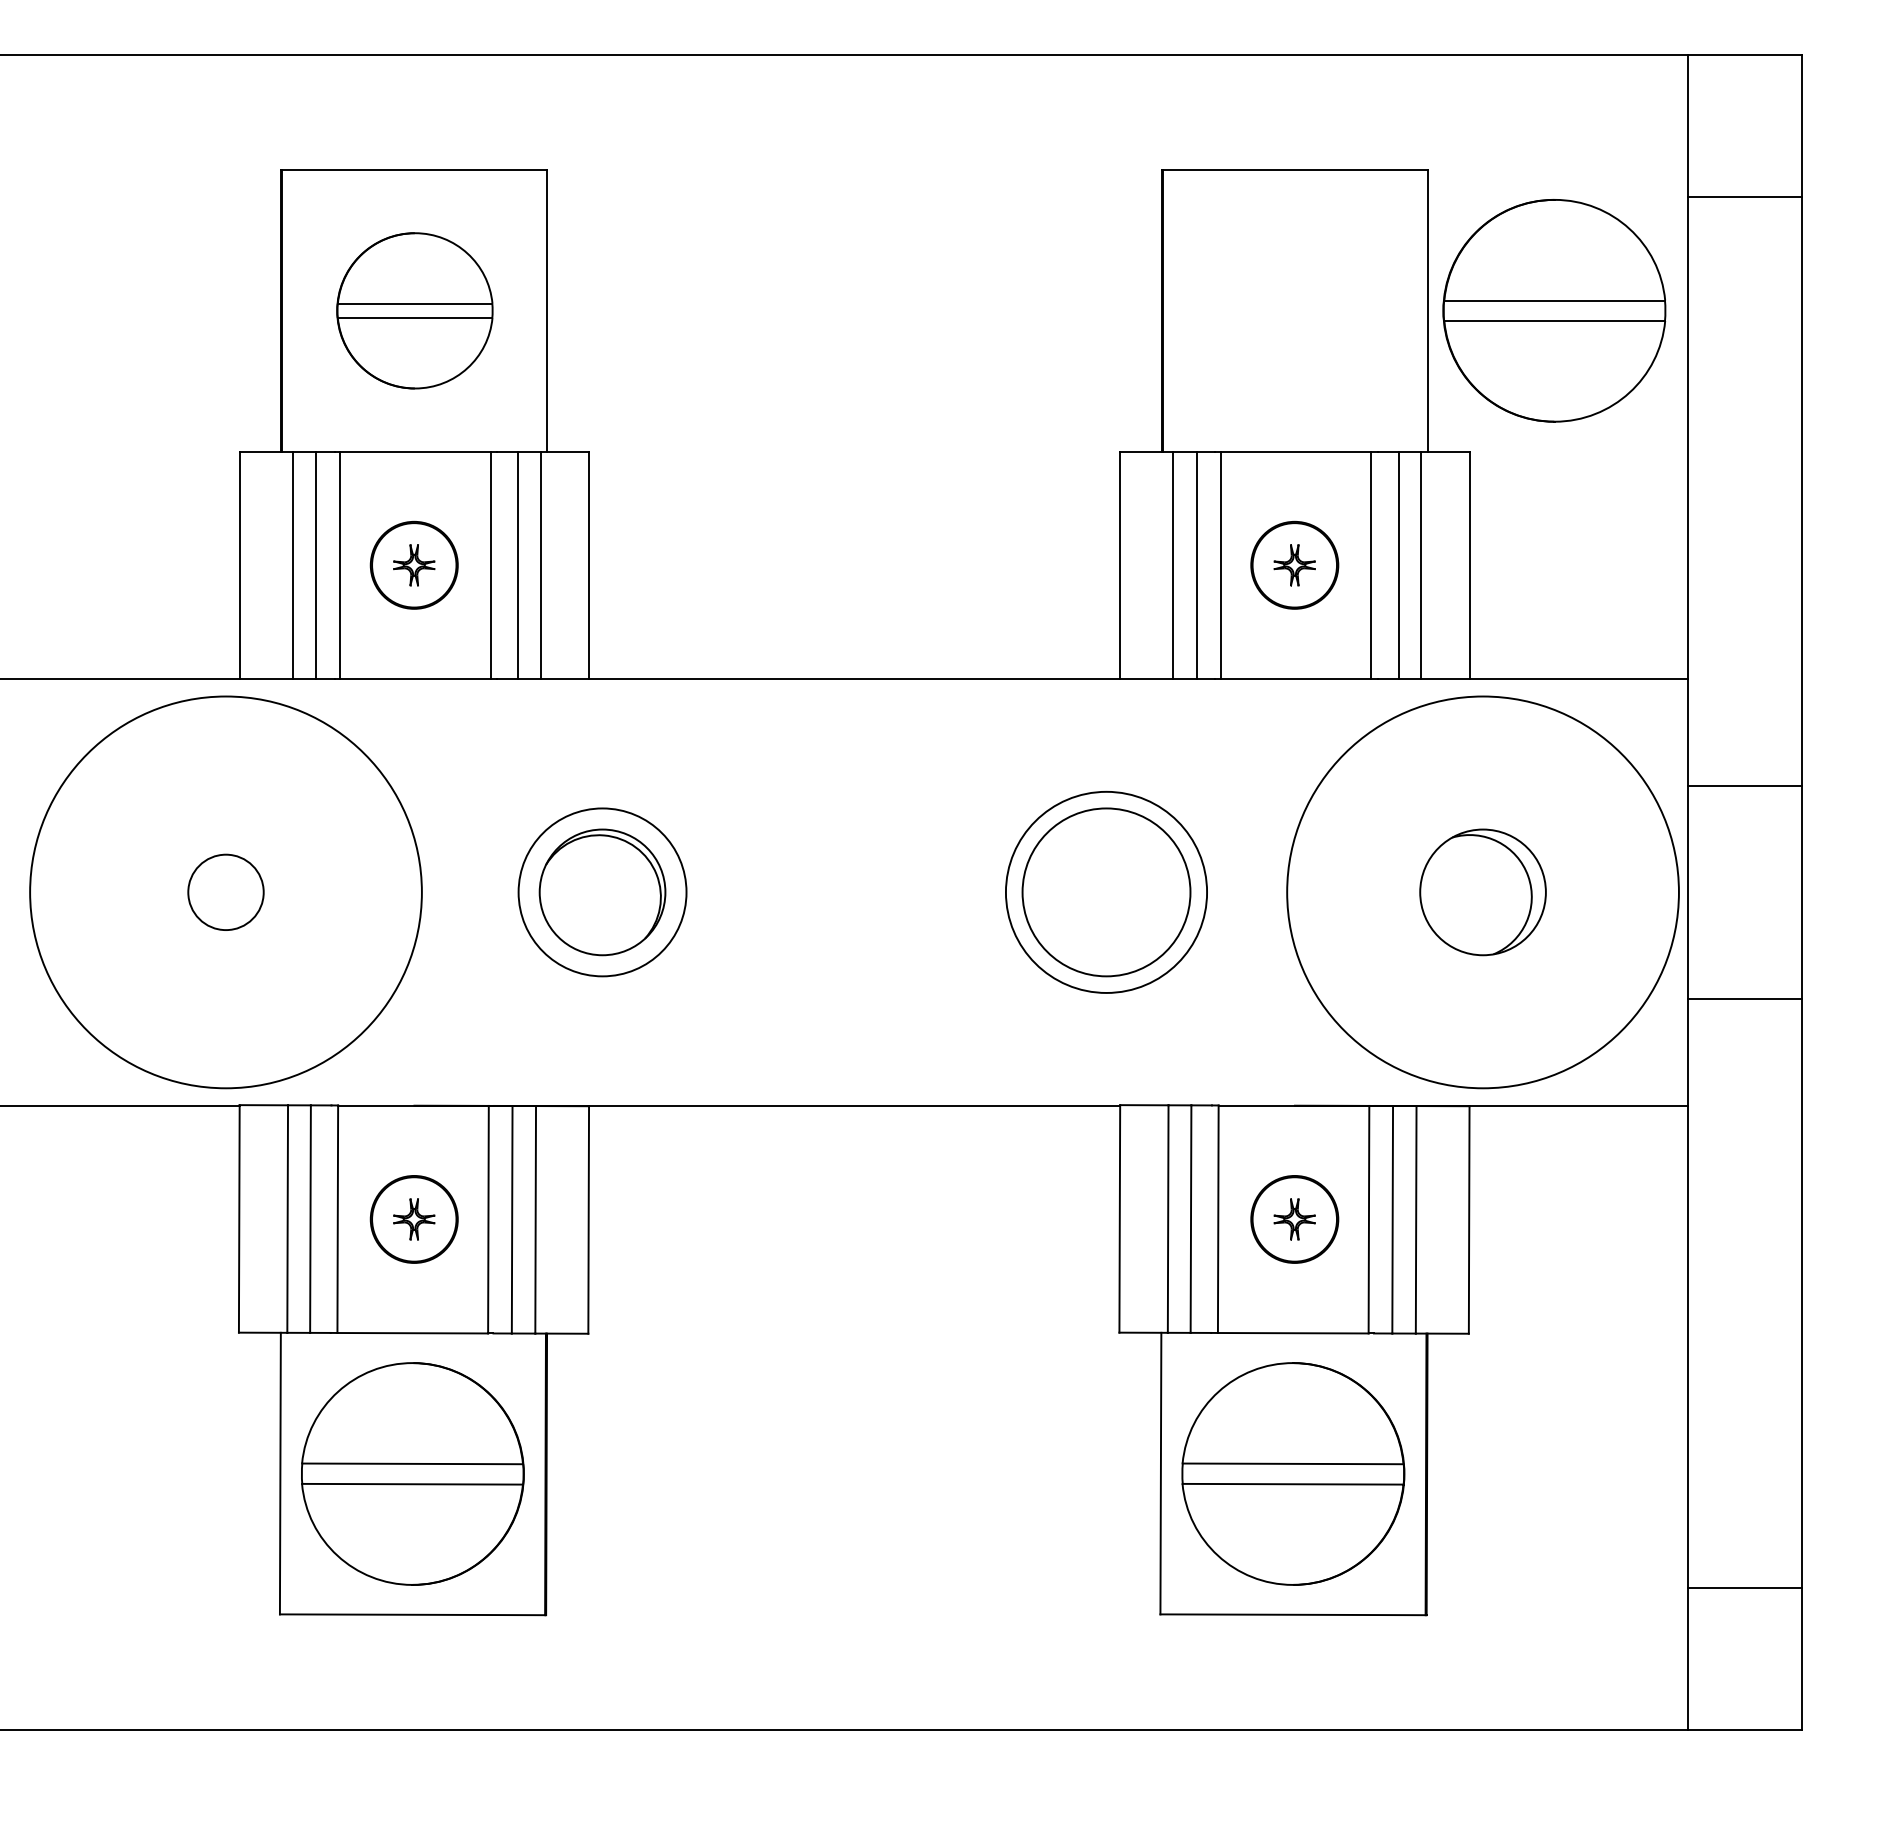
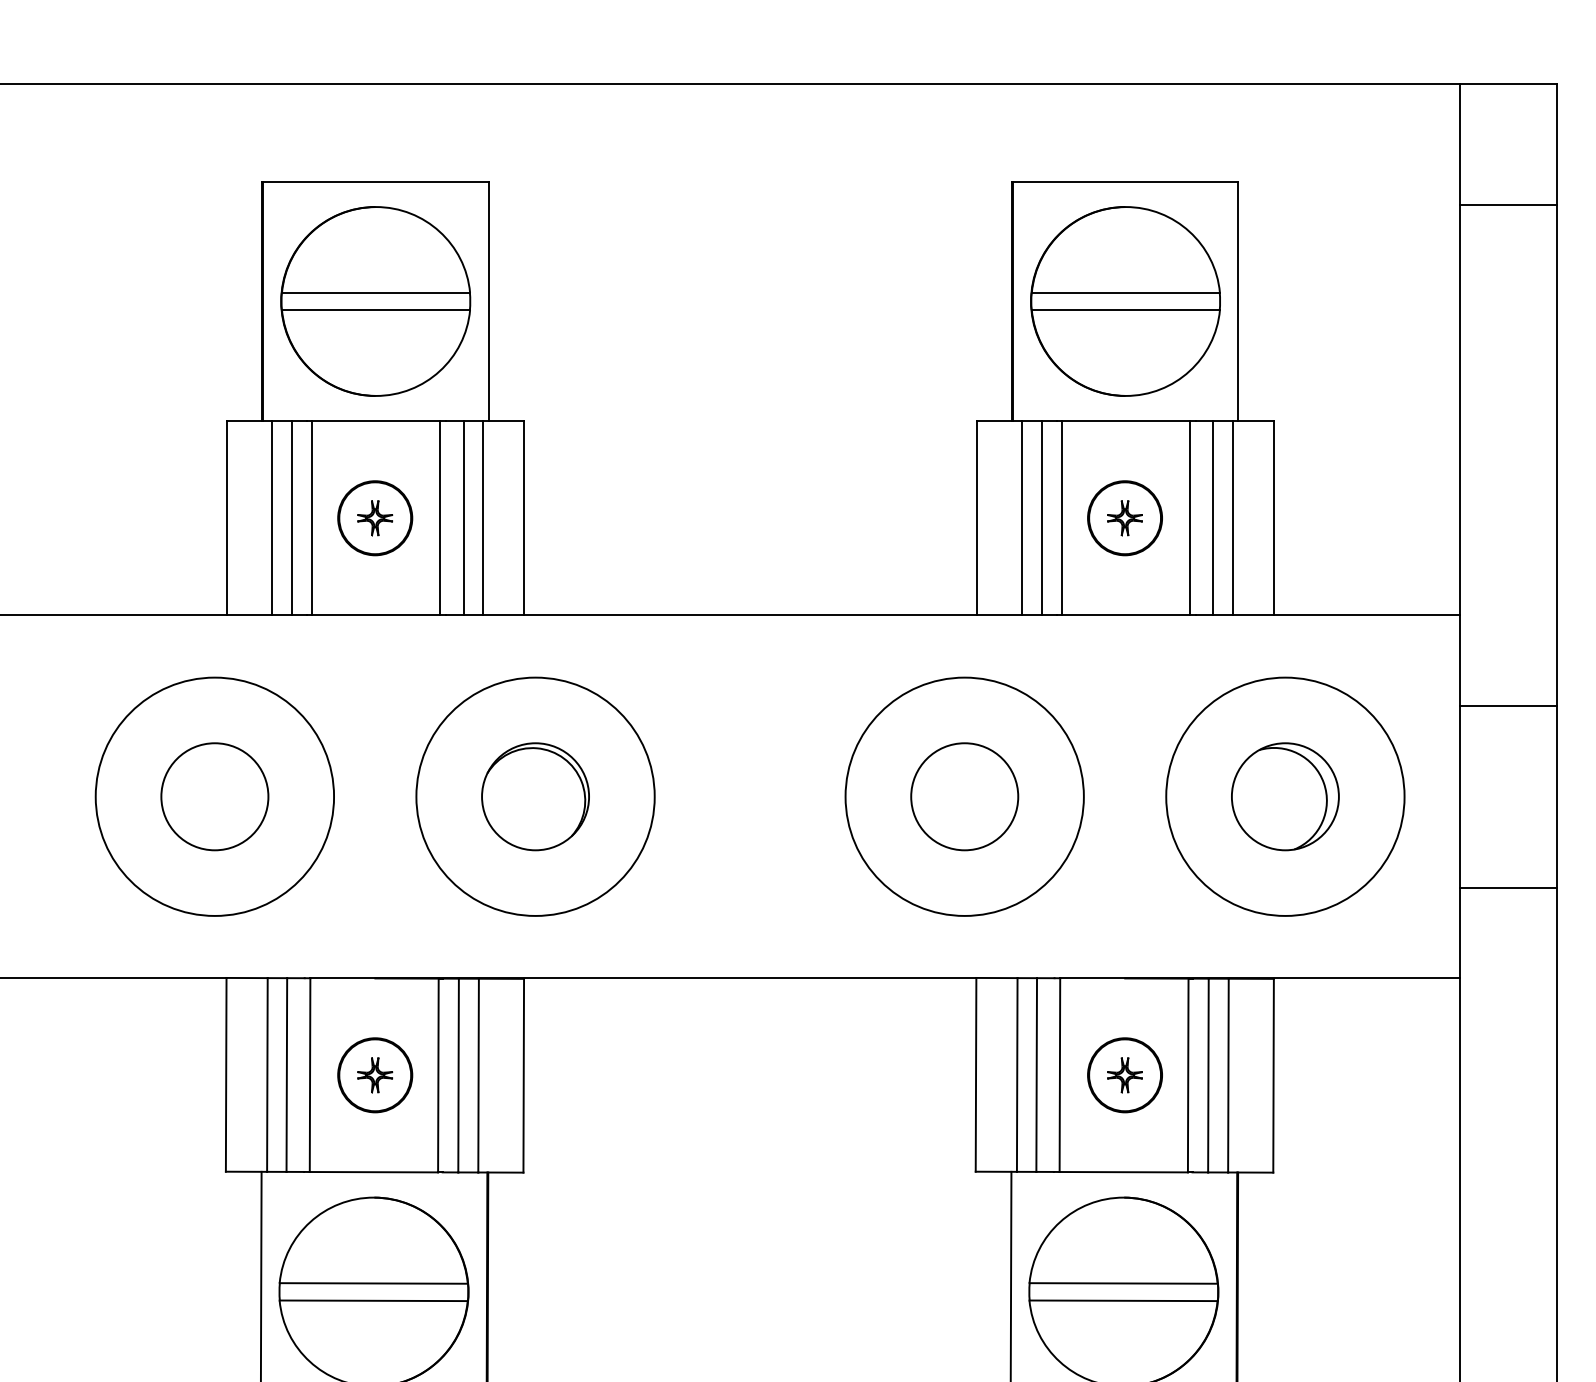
part: (414, 310) -> (375, 301), size x1.43
part: (1554, 310) -> (1125, 301), moved
circle: (225, 892) -> (214, 796), size x0.71
circle: (225, 892) -> (214, 796), size x1.67
circle: (602, 892) -> (535, 796), size x1.67
circle: (1106, 892) -> (964, 796), size x0.62
circle: (1106, 892) -> (964, 796), size x1.67
circle: (1482, 892) -> (1284, 796), size x0.71

